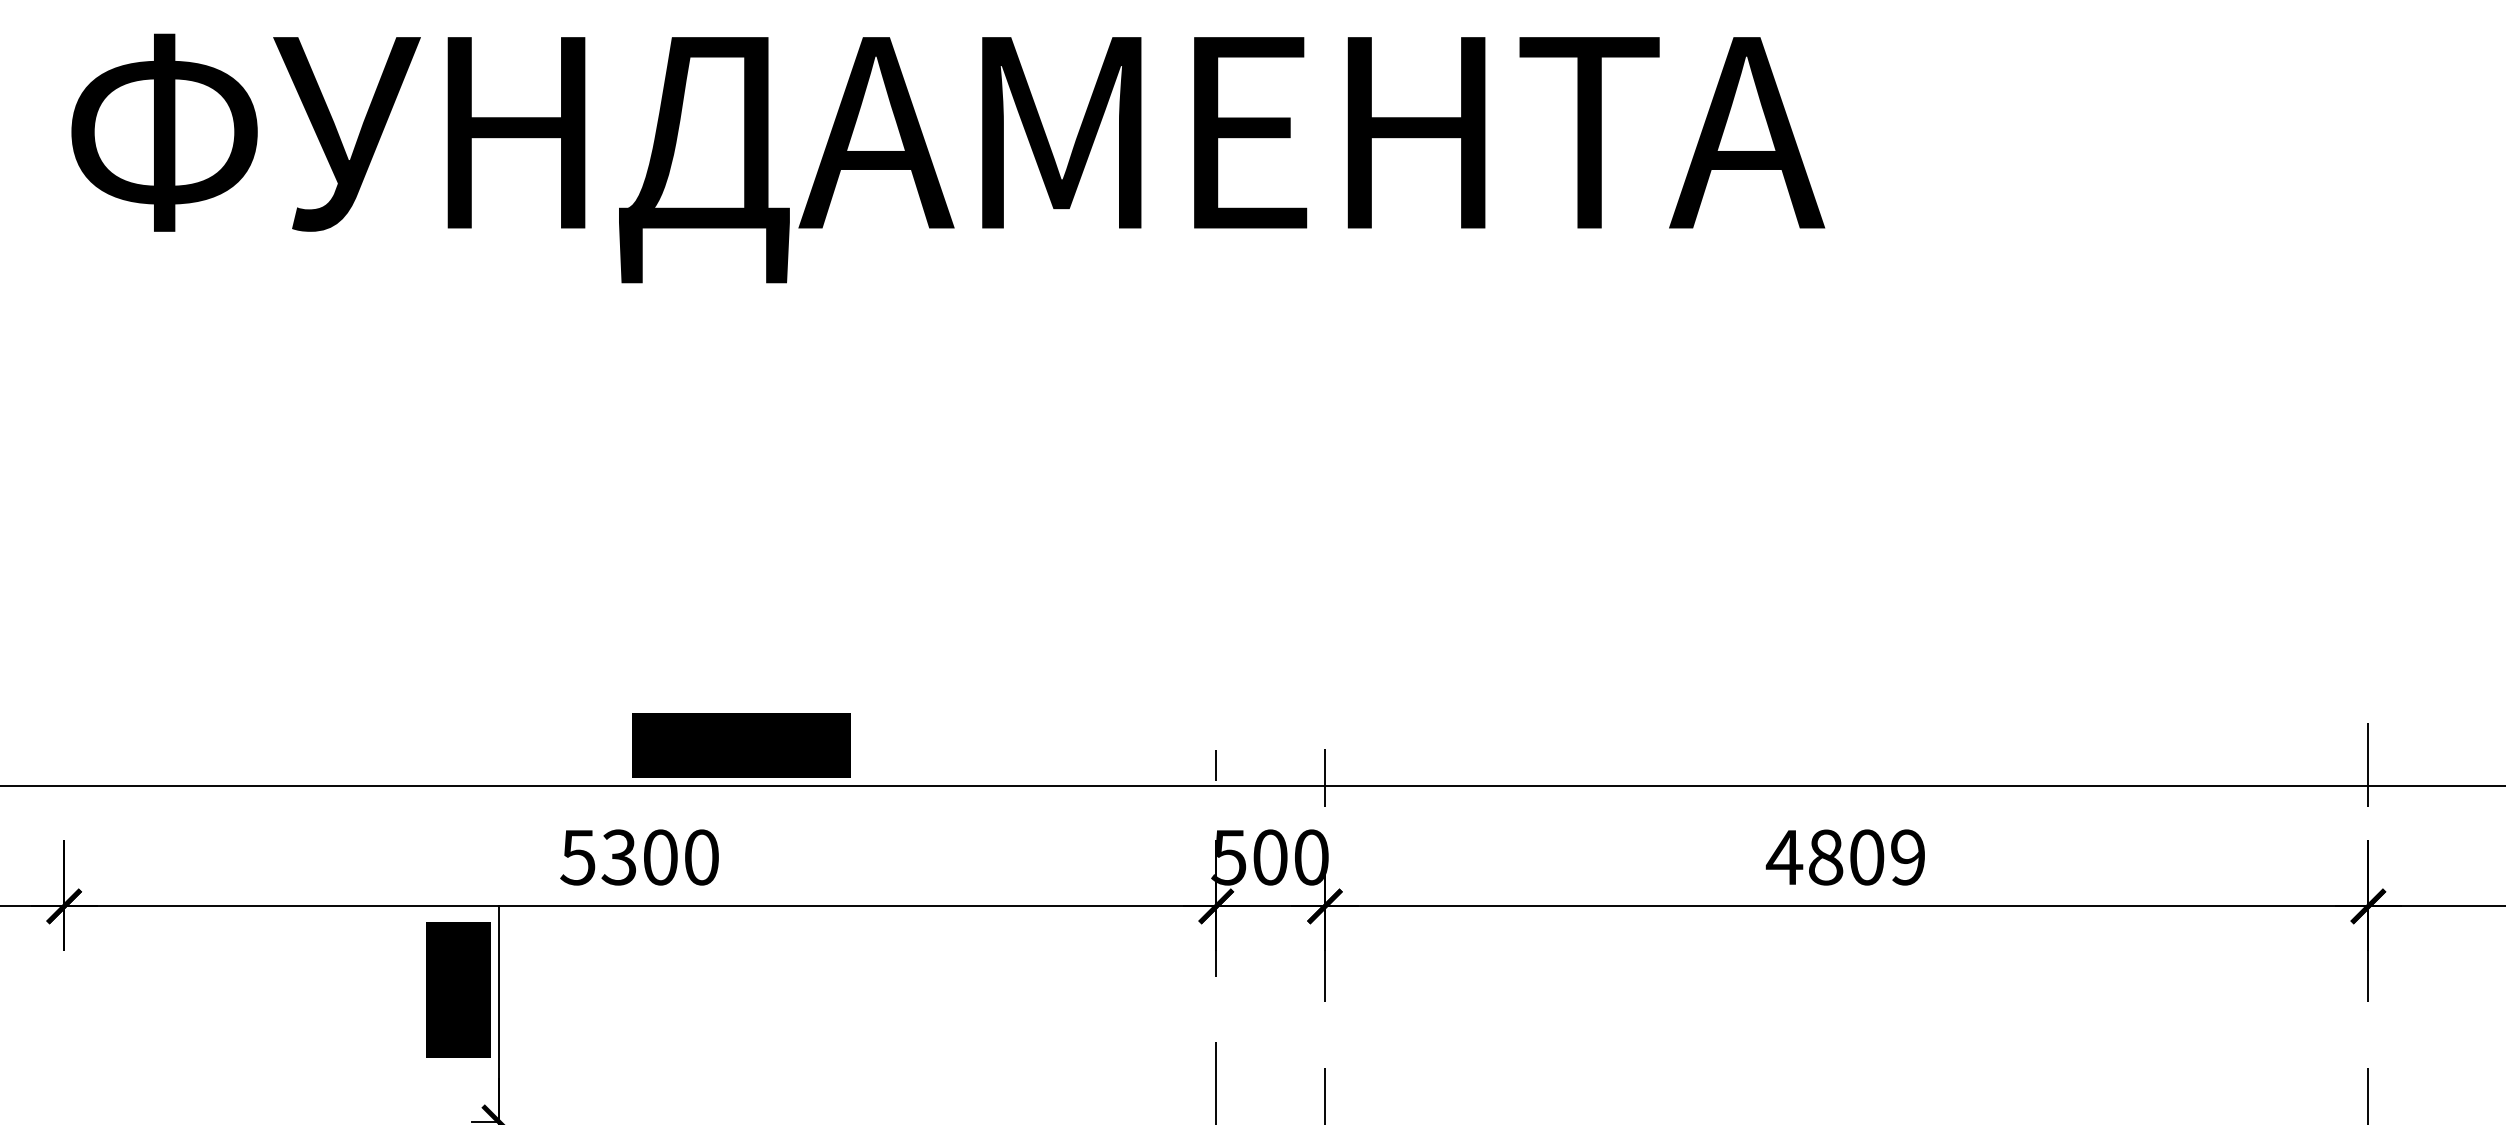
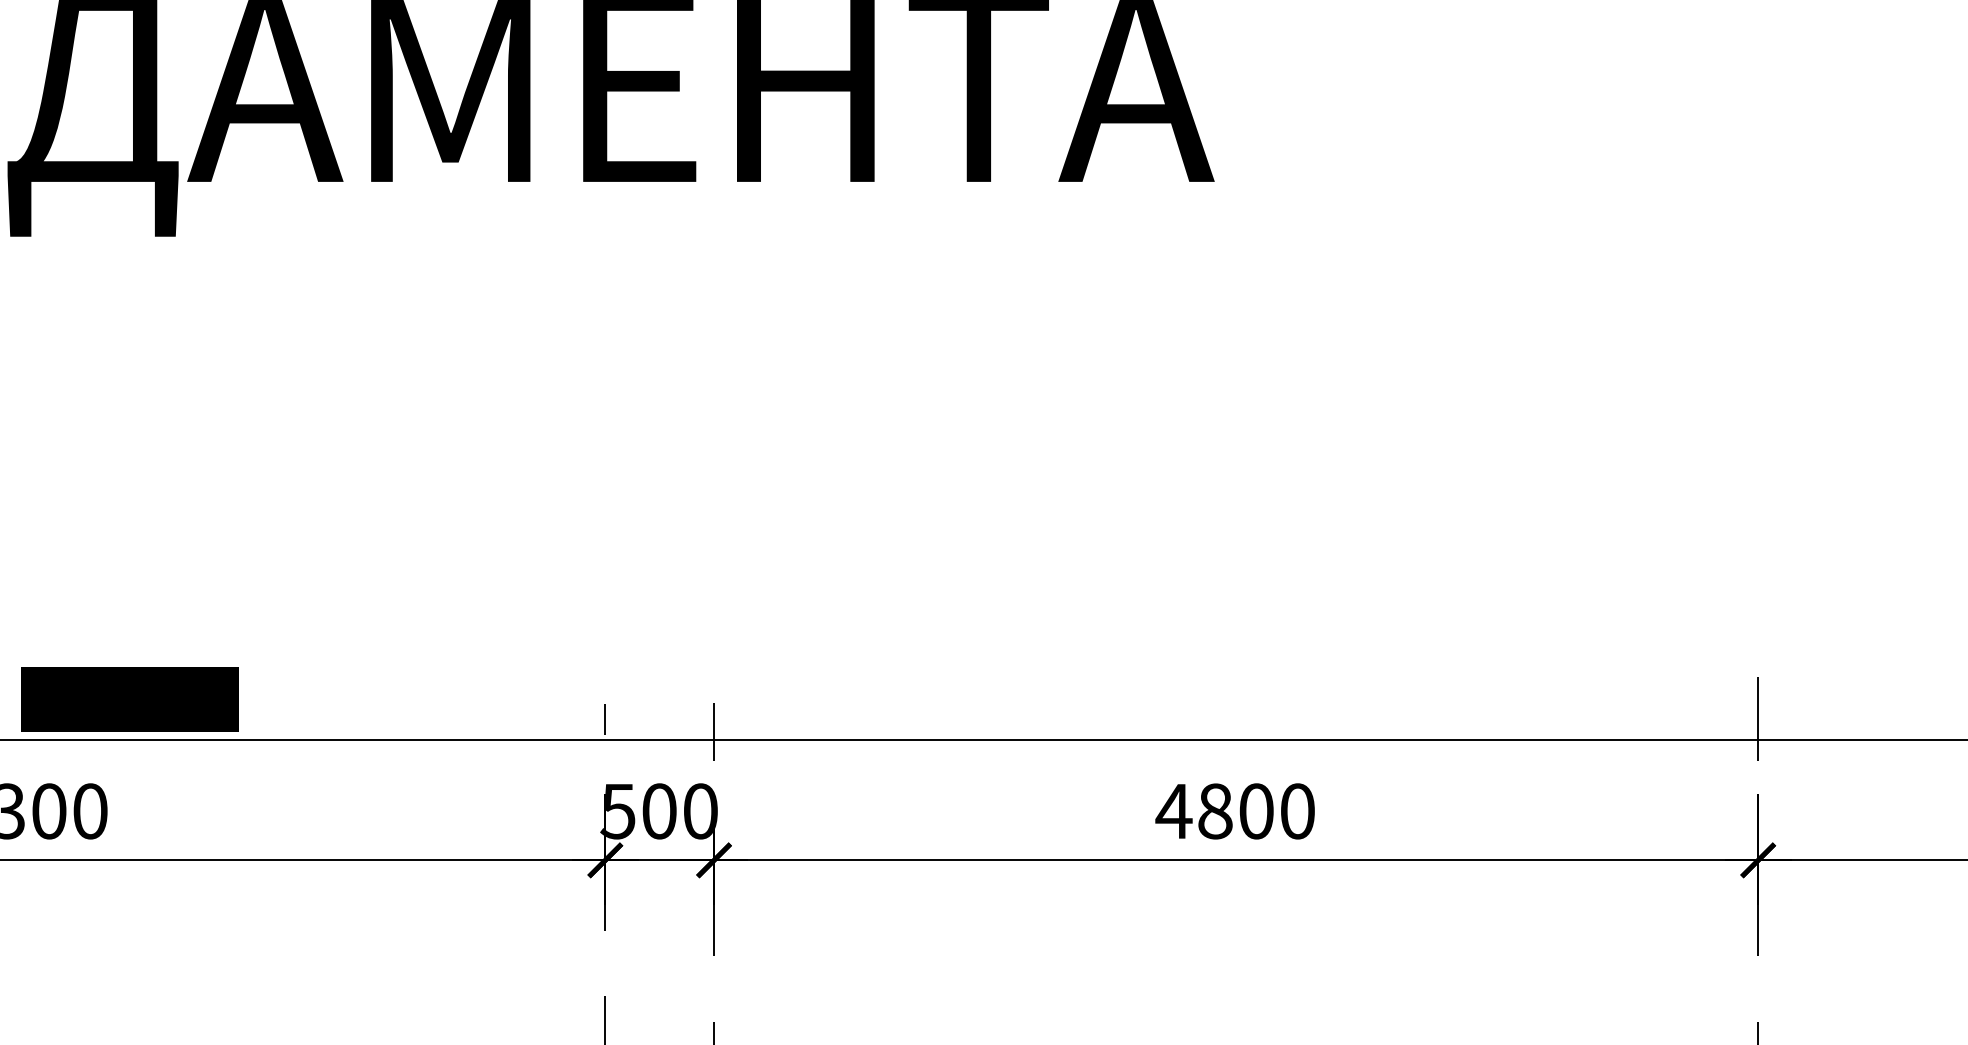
text: (1908, 857) -> (1298, 811), 4809 -> 4800

